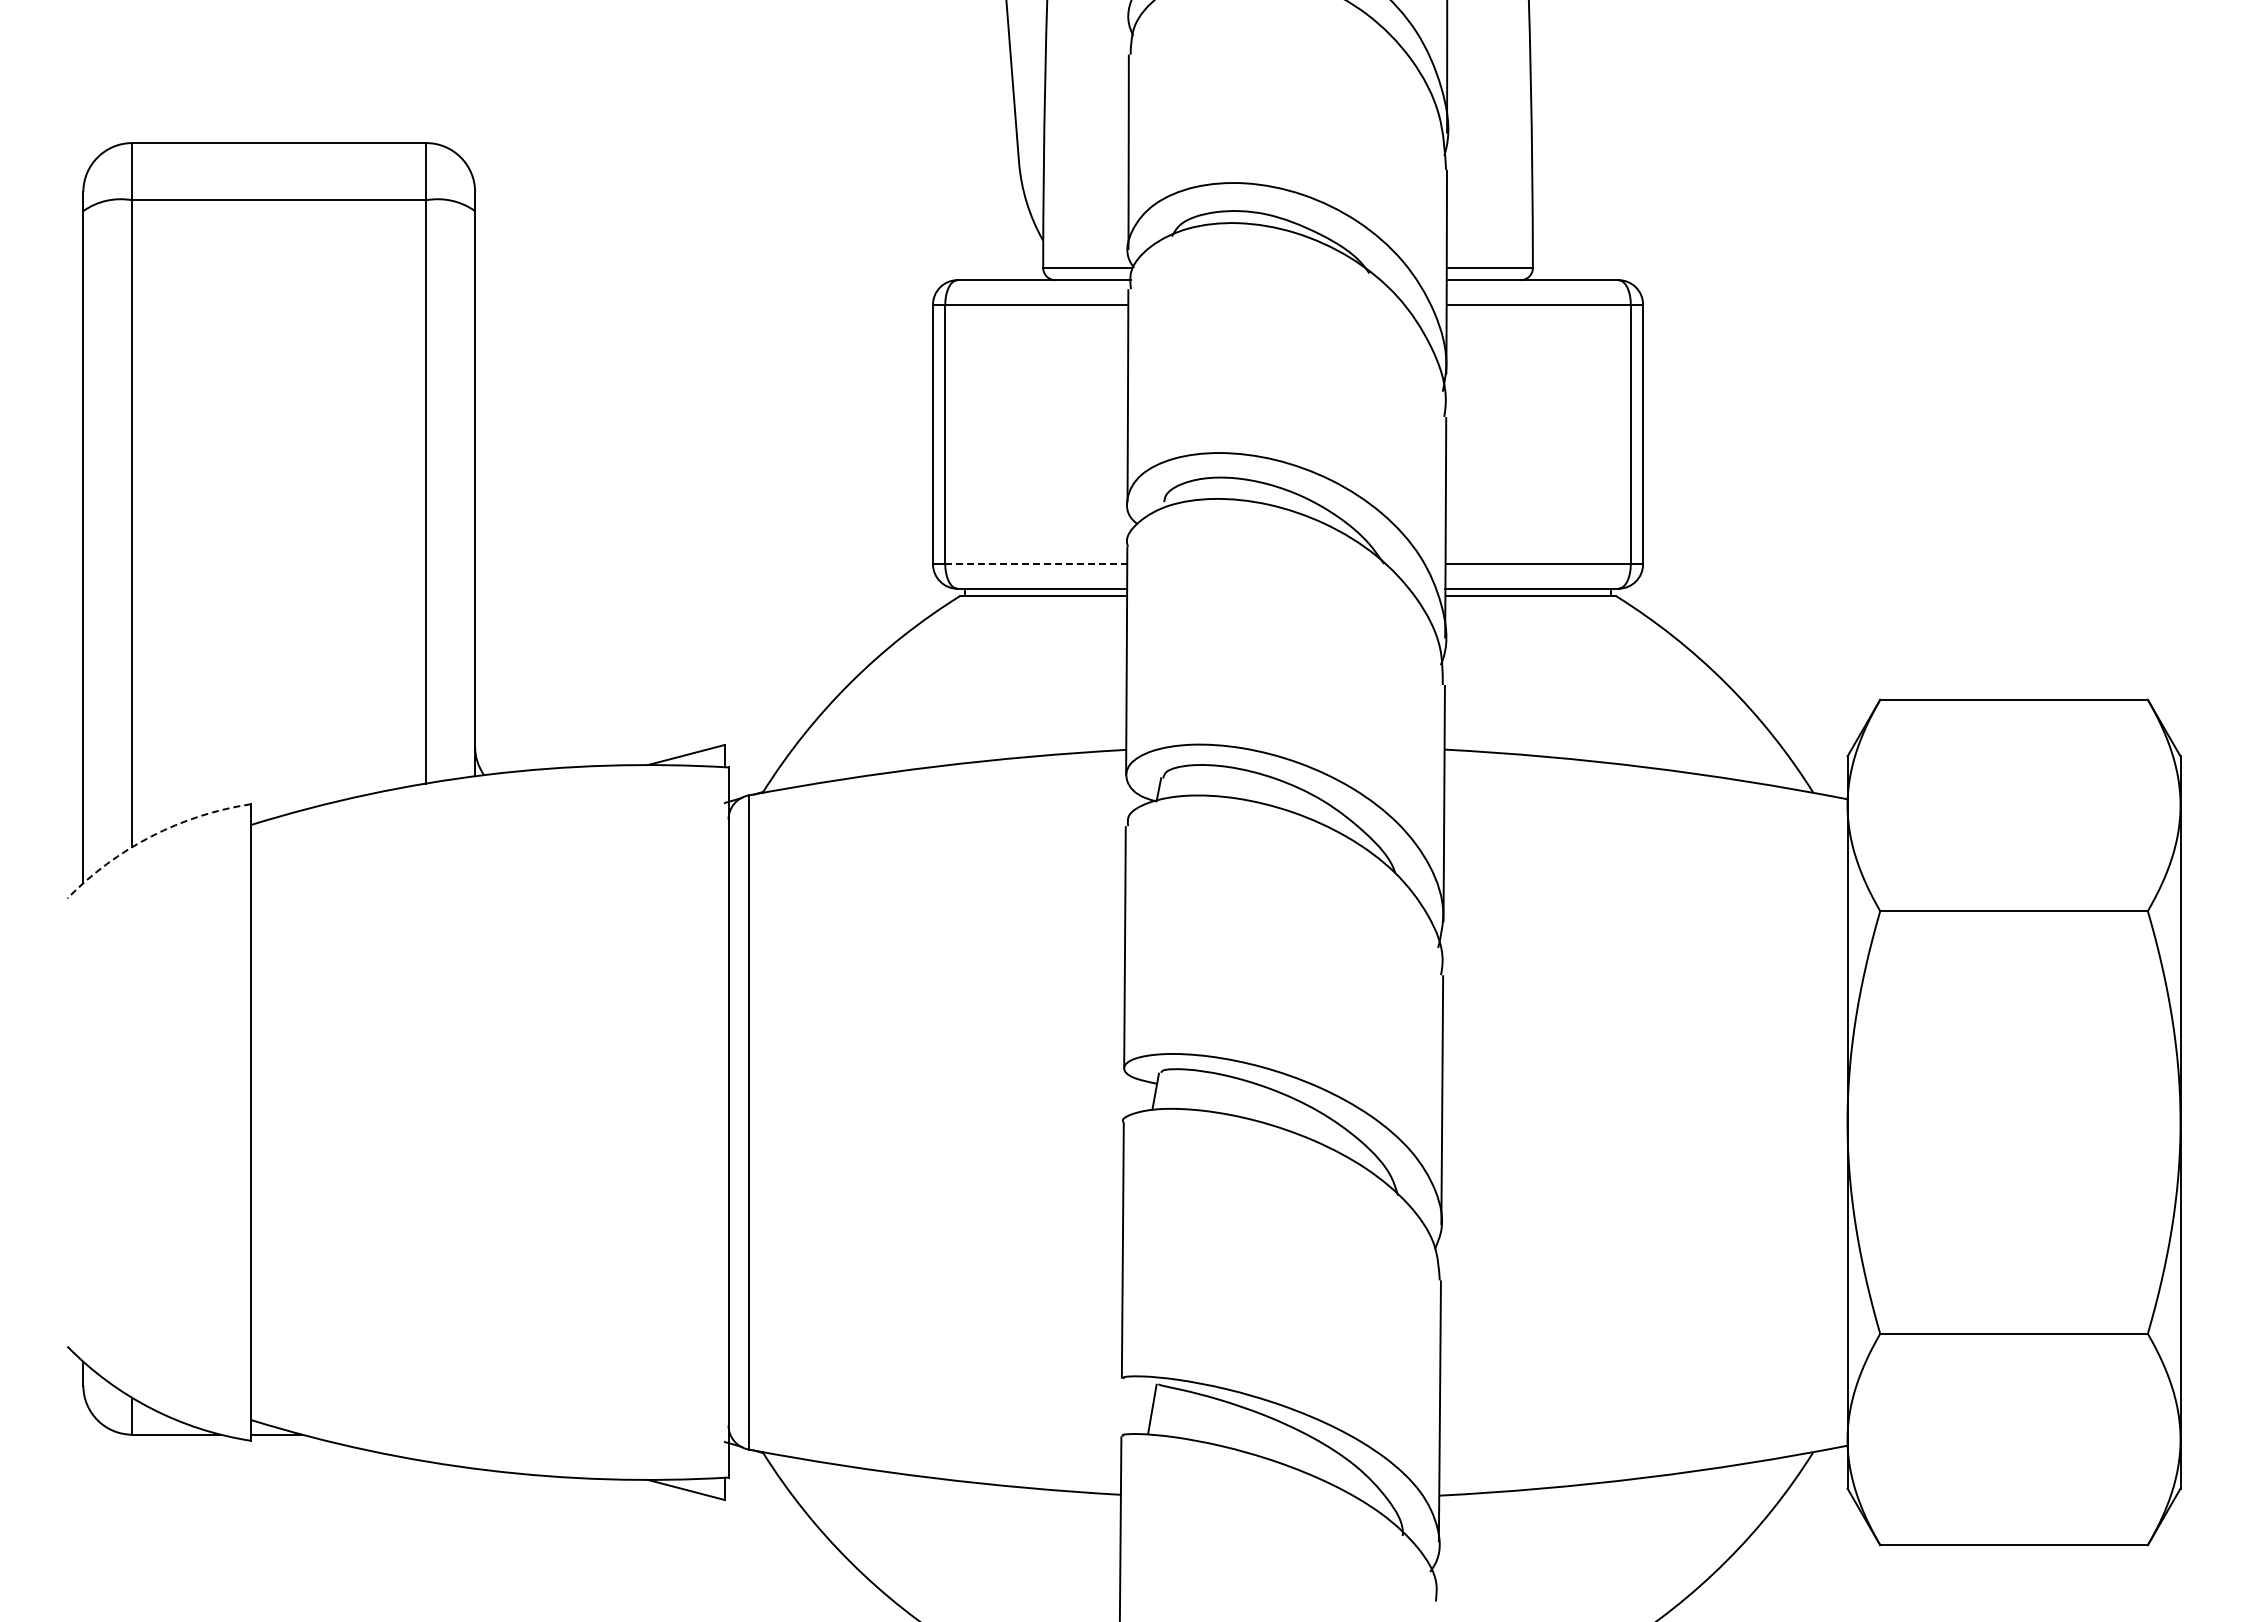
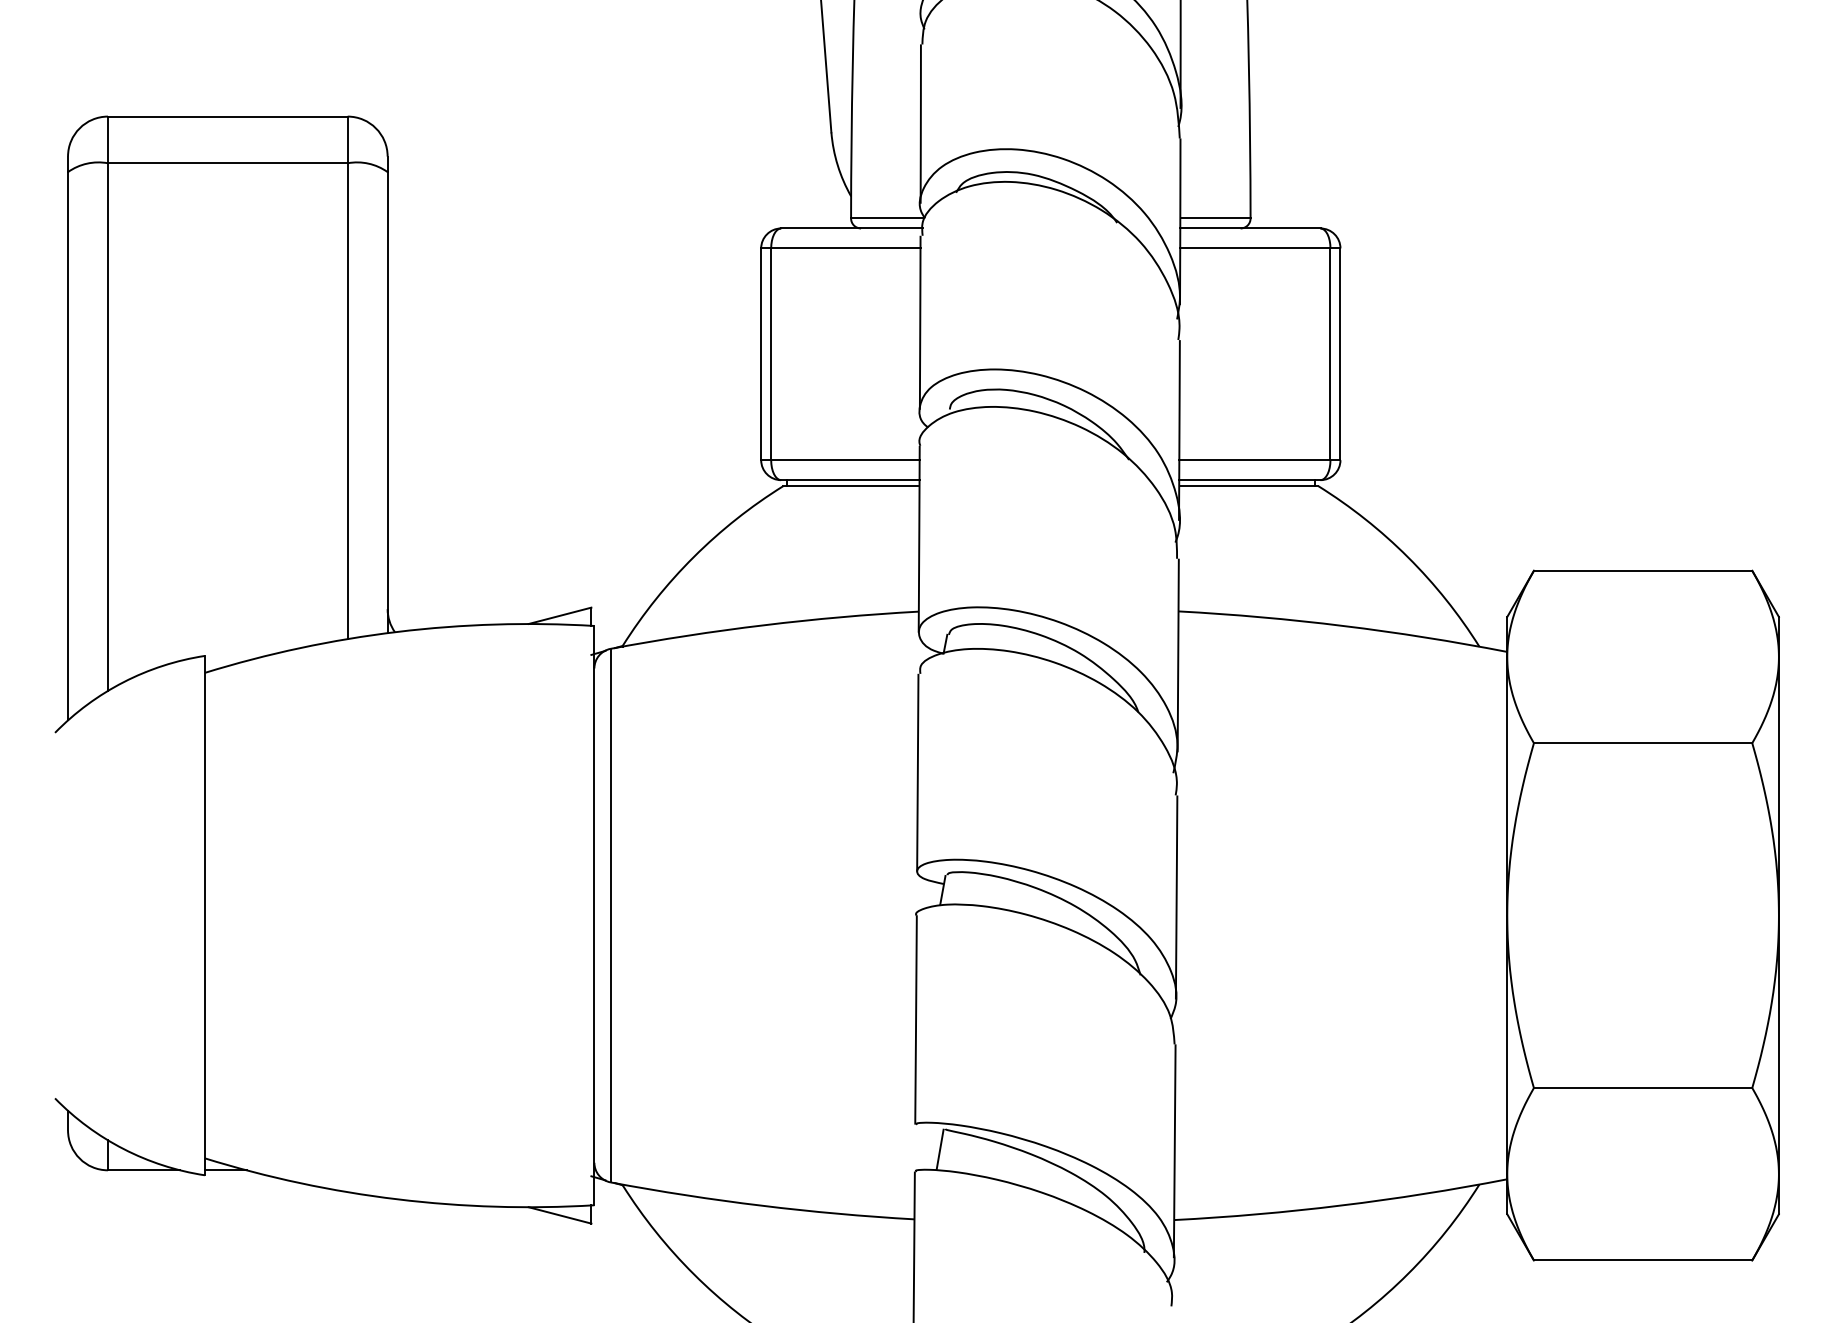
line: (1036, 564) -> (845, 460), dashed -> solid
arc: (151, 836) -> (123, 682), dashed -> solid

